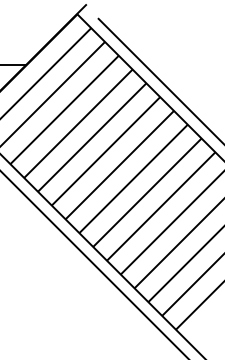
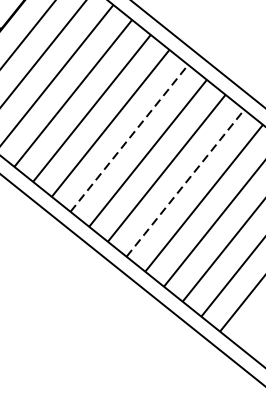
line: (119, 165) -> (129, 138), solid -> dashed
line: (161, 206) -> (185, 183), solid -> dashed

